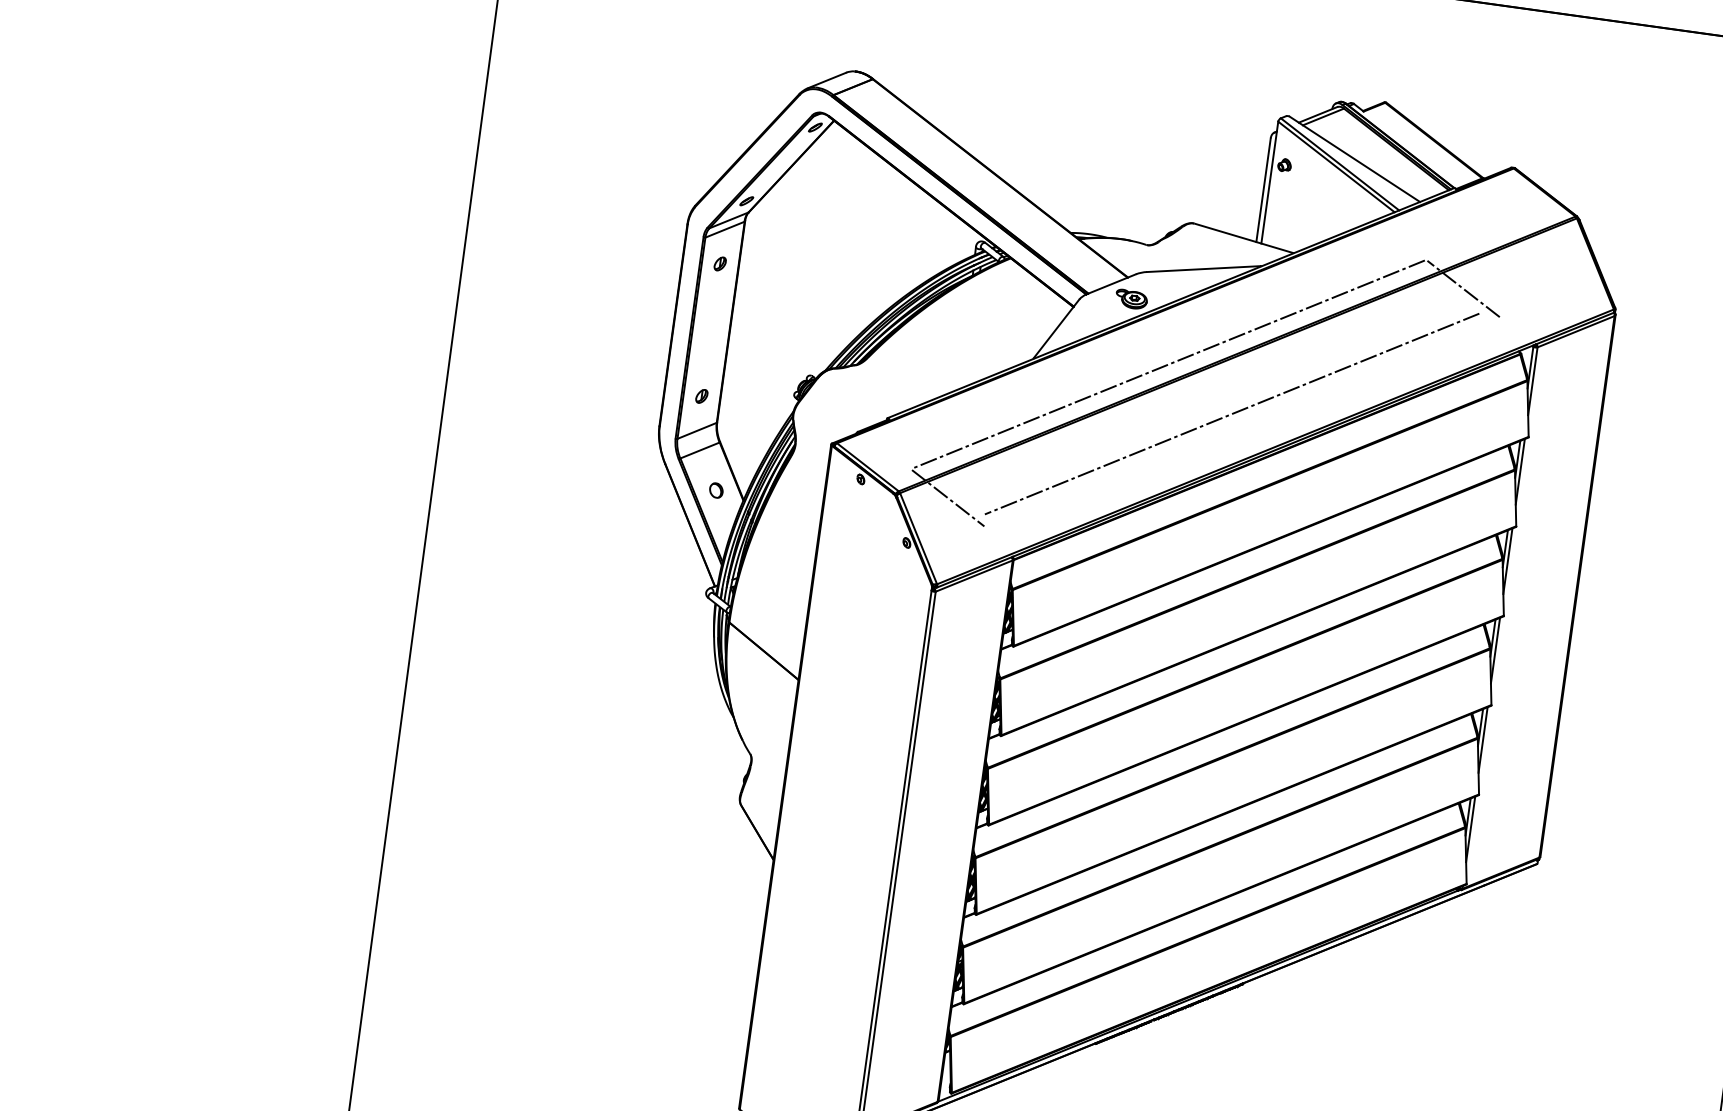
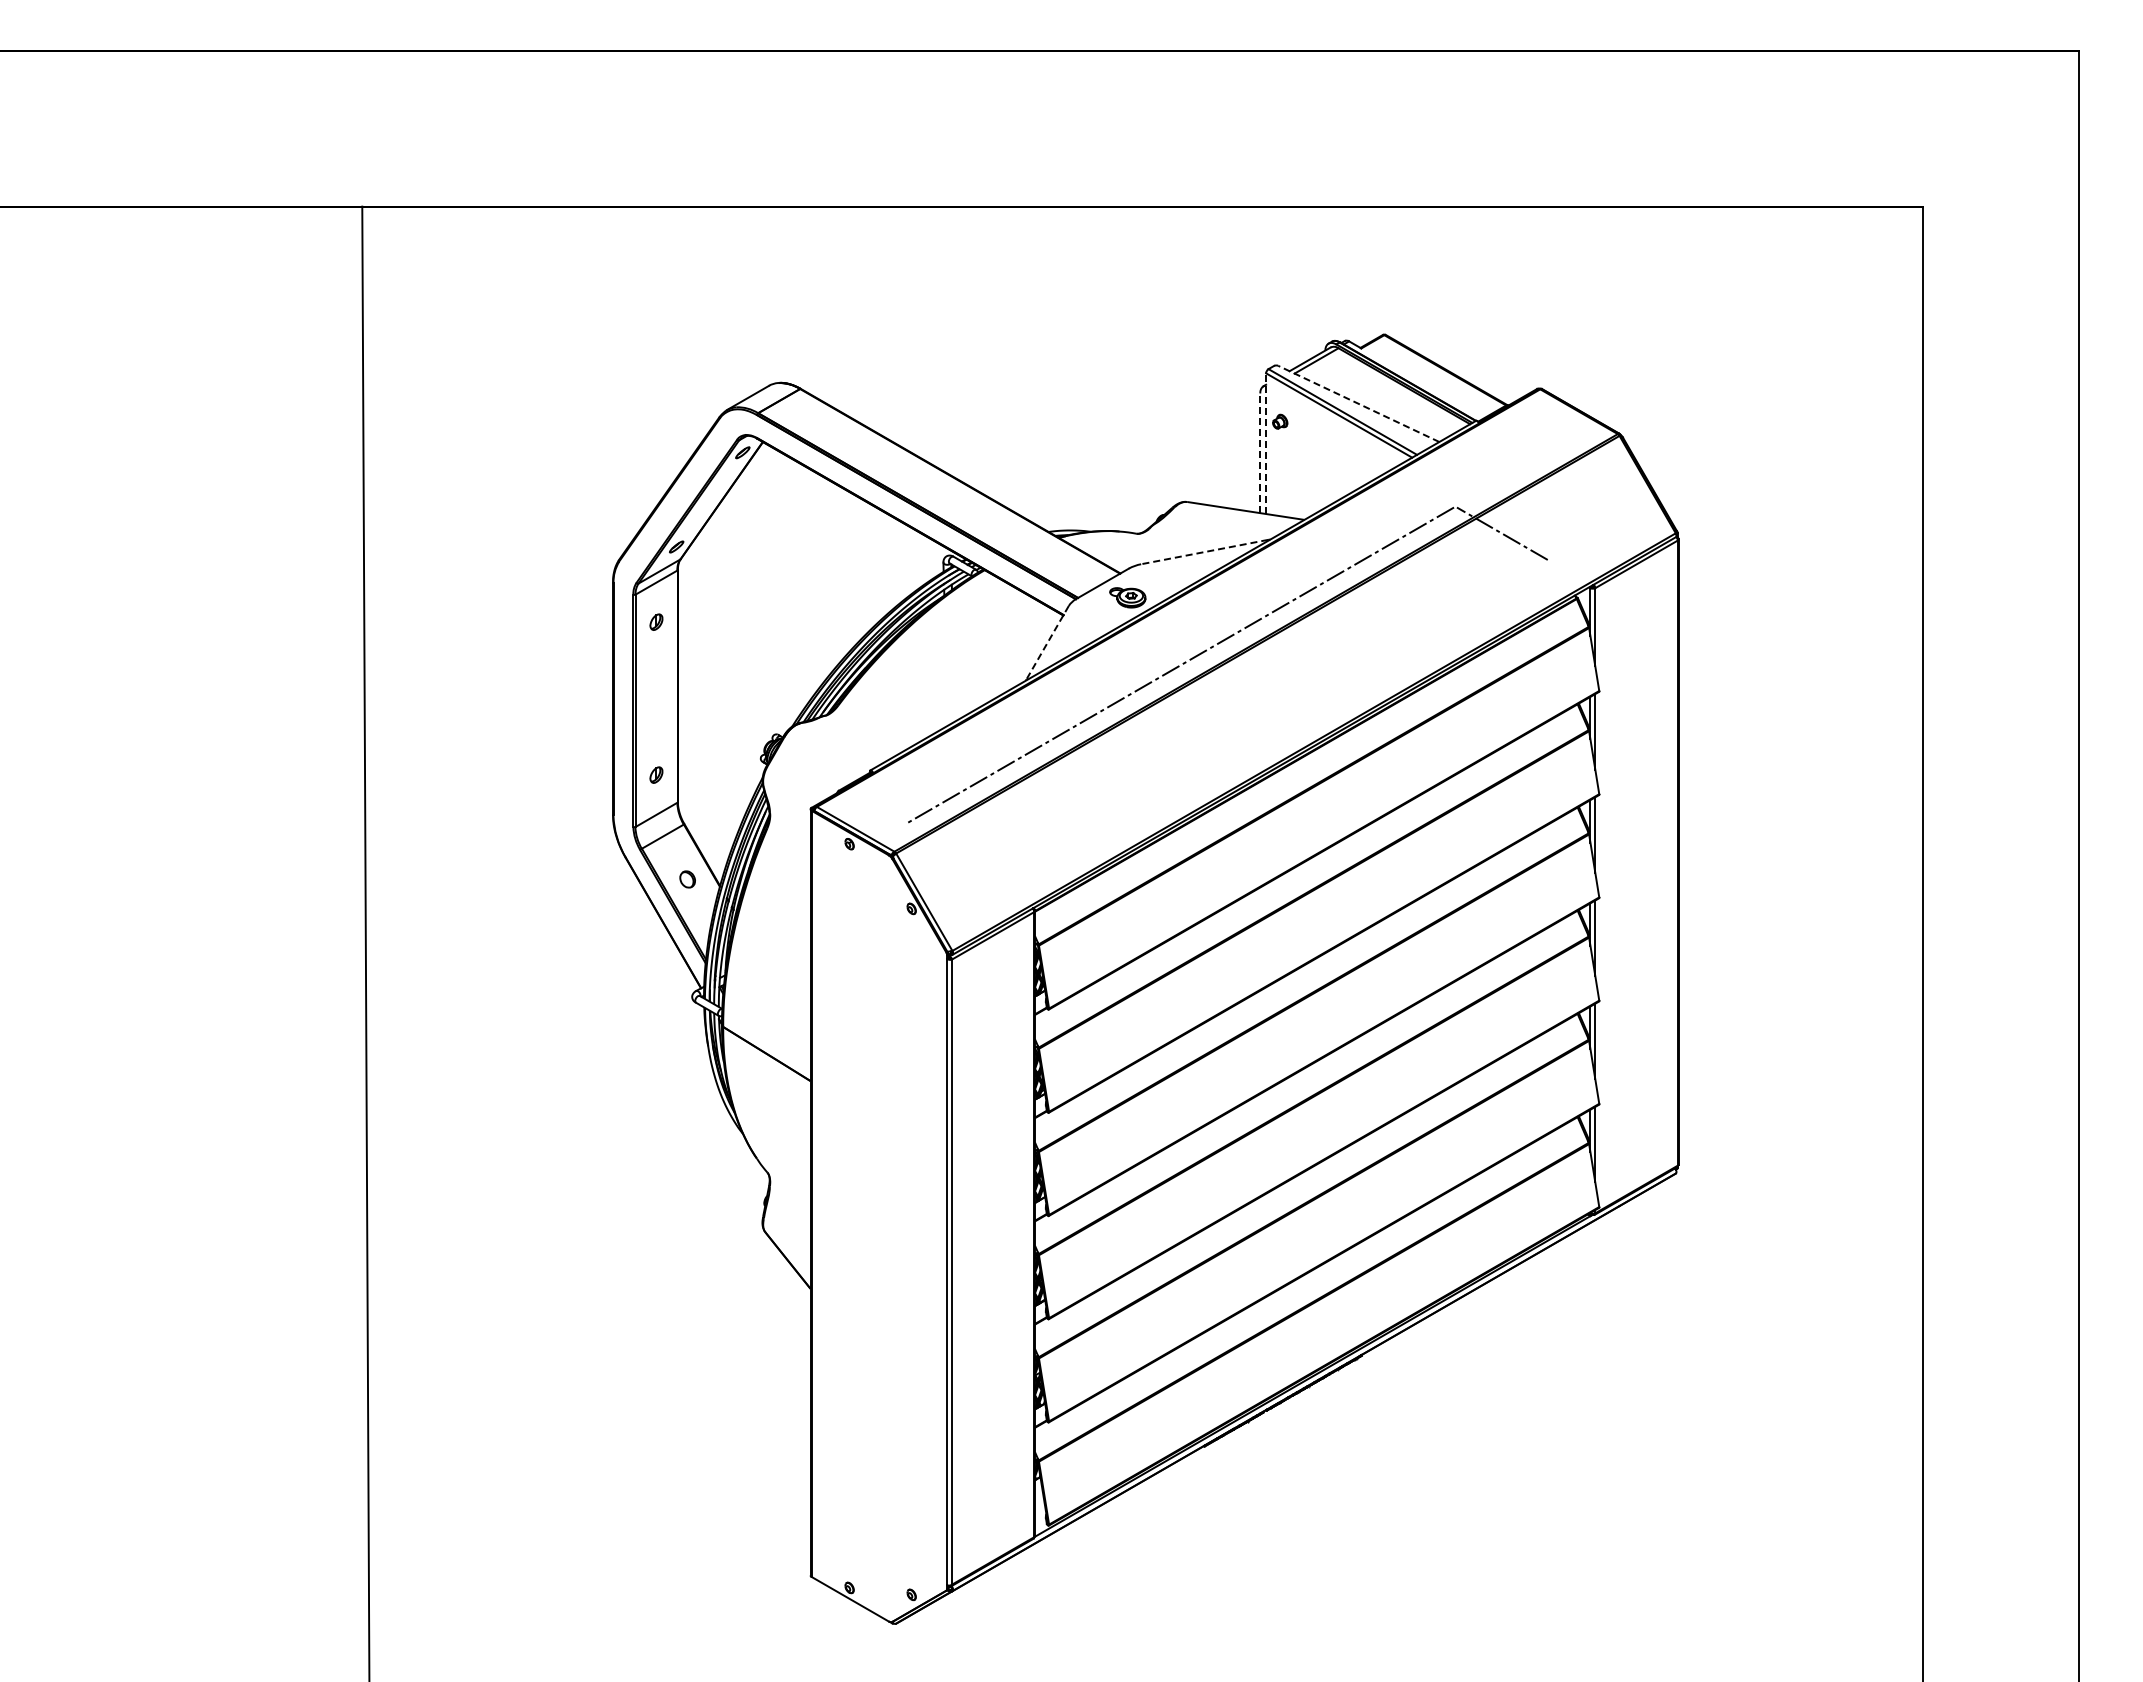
line: (1354, 158) -> (1358, 403), solid -> dashed
line: (1270, 182) -> (1266, 443), solid -> dashed
line: (1263, 190) -> (1260, 453), solid -> dashed
line: (1203, 269) -> (1204, 552), solid -> dashed
line: (1056, 329) -> (1047, 643), solid -> dashed
line: (1231, 413) -> (1259, 711), removed
line: (948, 498) -> (951, 851), removed

